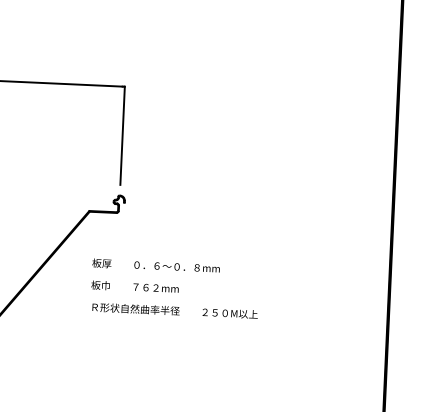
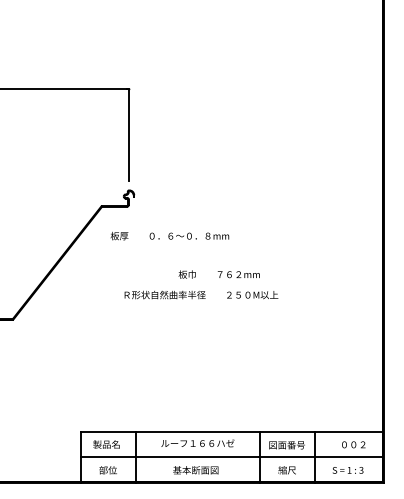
text: (155, 265) -> (169, 235), moved
text: (134, 286) -> (218, 274), moved
text: (175, 310) -> (201, 294), moved

